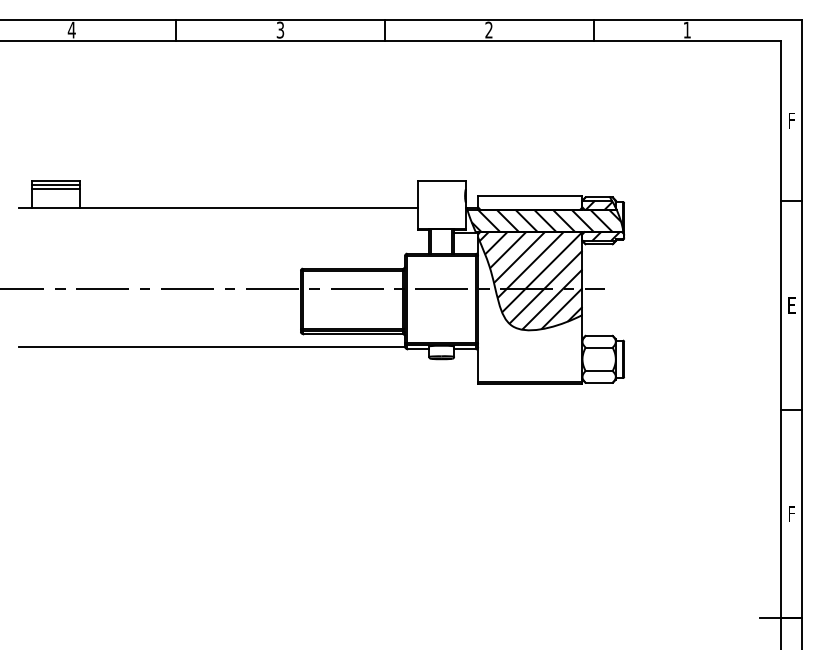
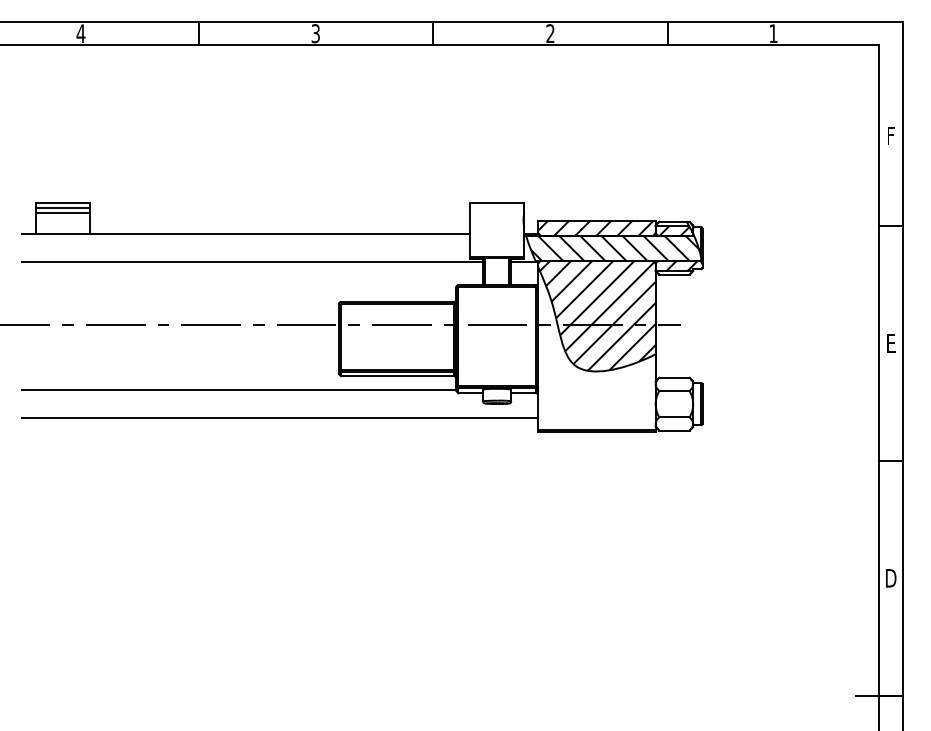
hatch: (529, 202) -> (596, 227), added
line: (224, 233) -> (252, 262), added
line: (248, 371) -> (279, 417), added
text: (791, 513) -> (890, 577), F -> D

